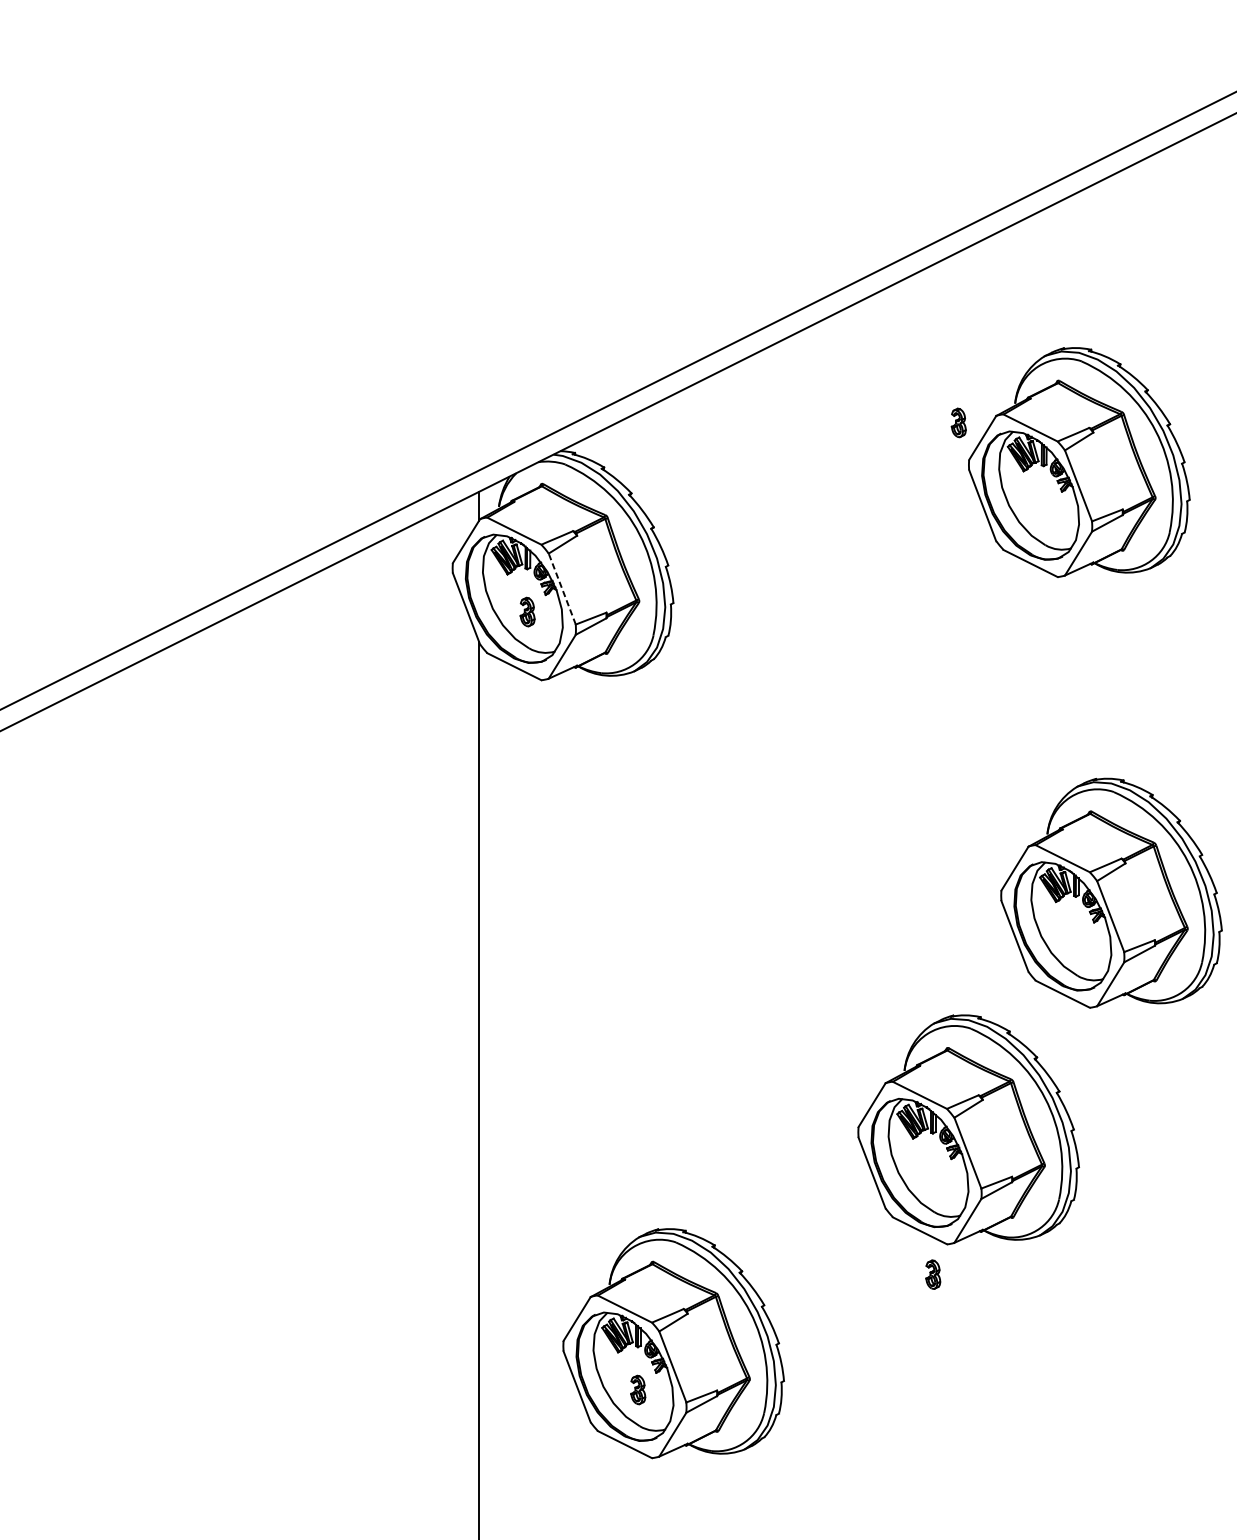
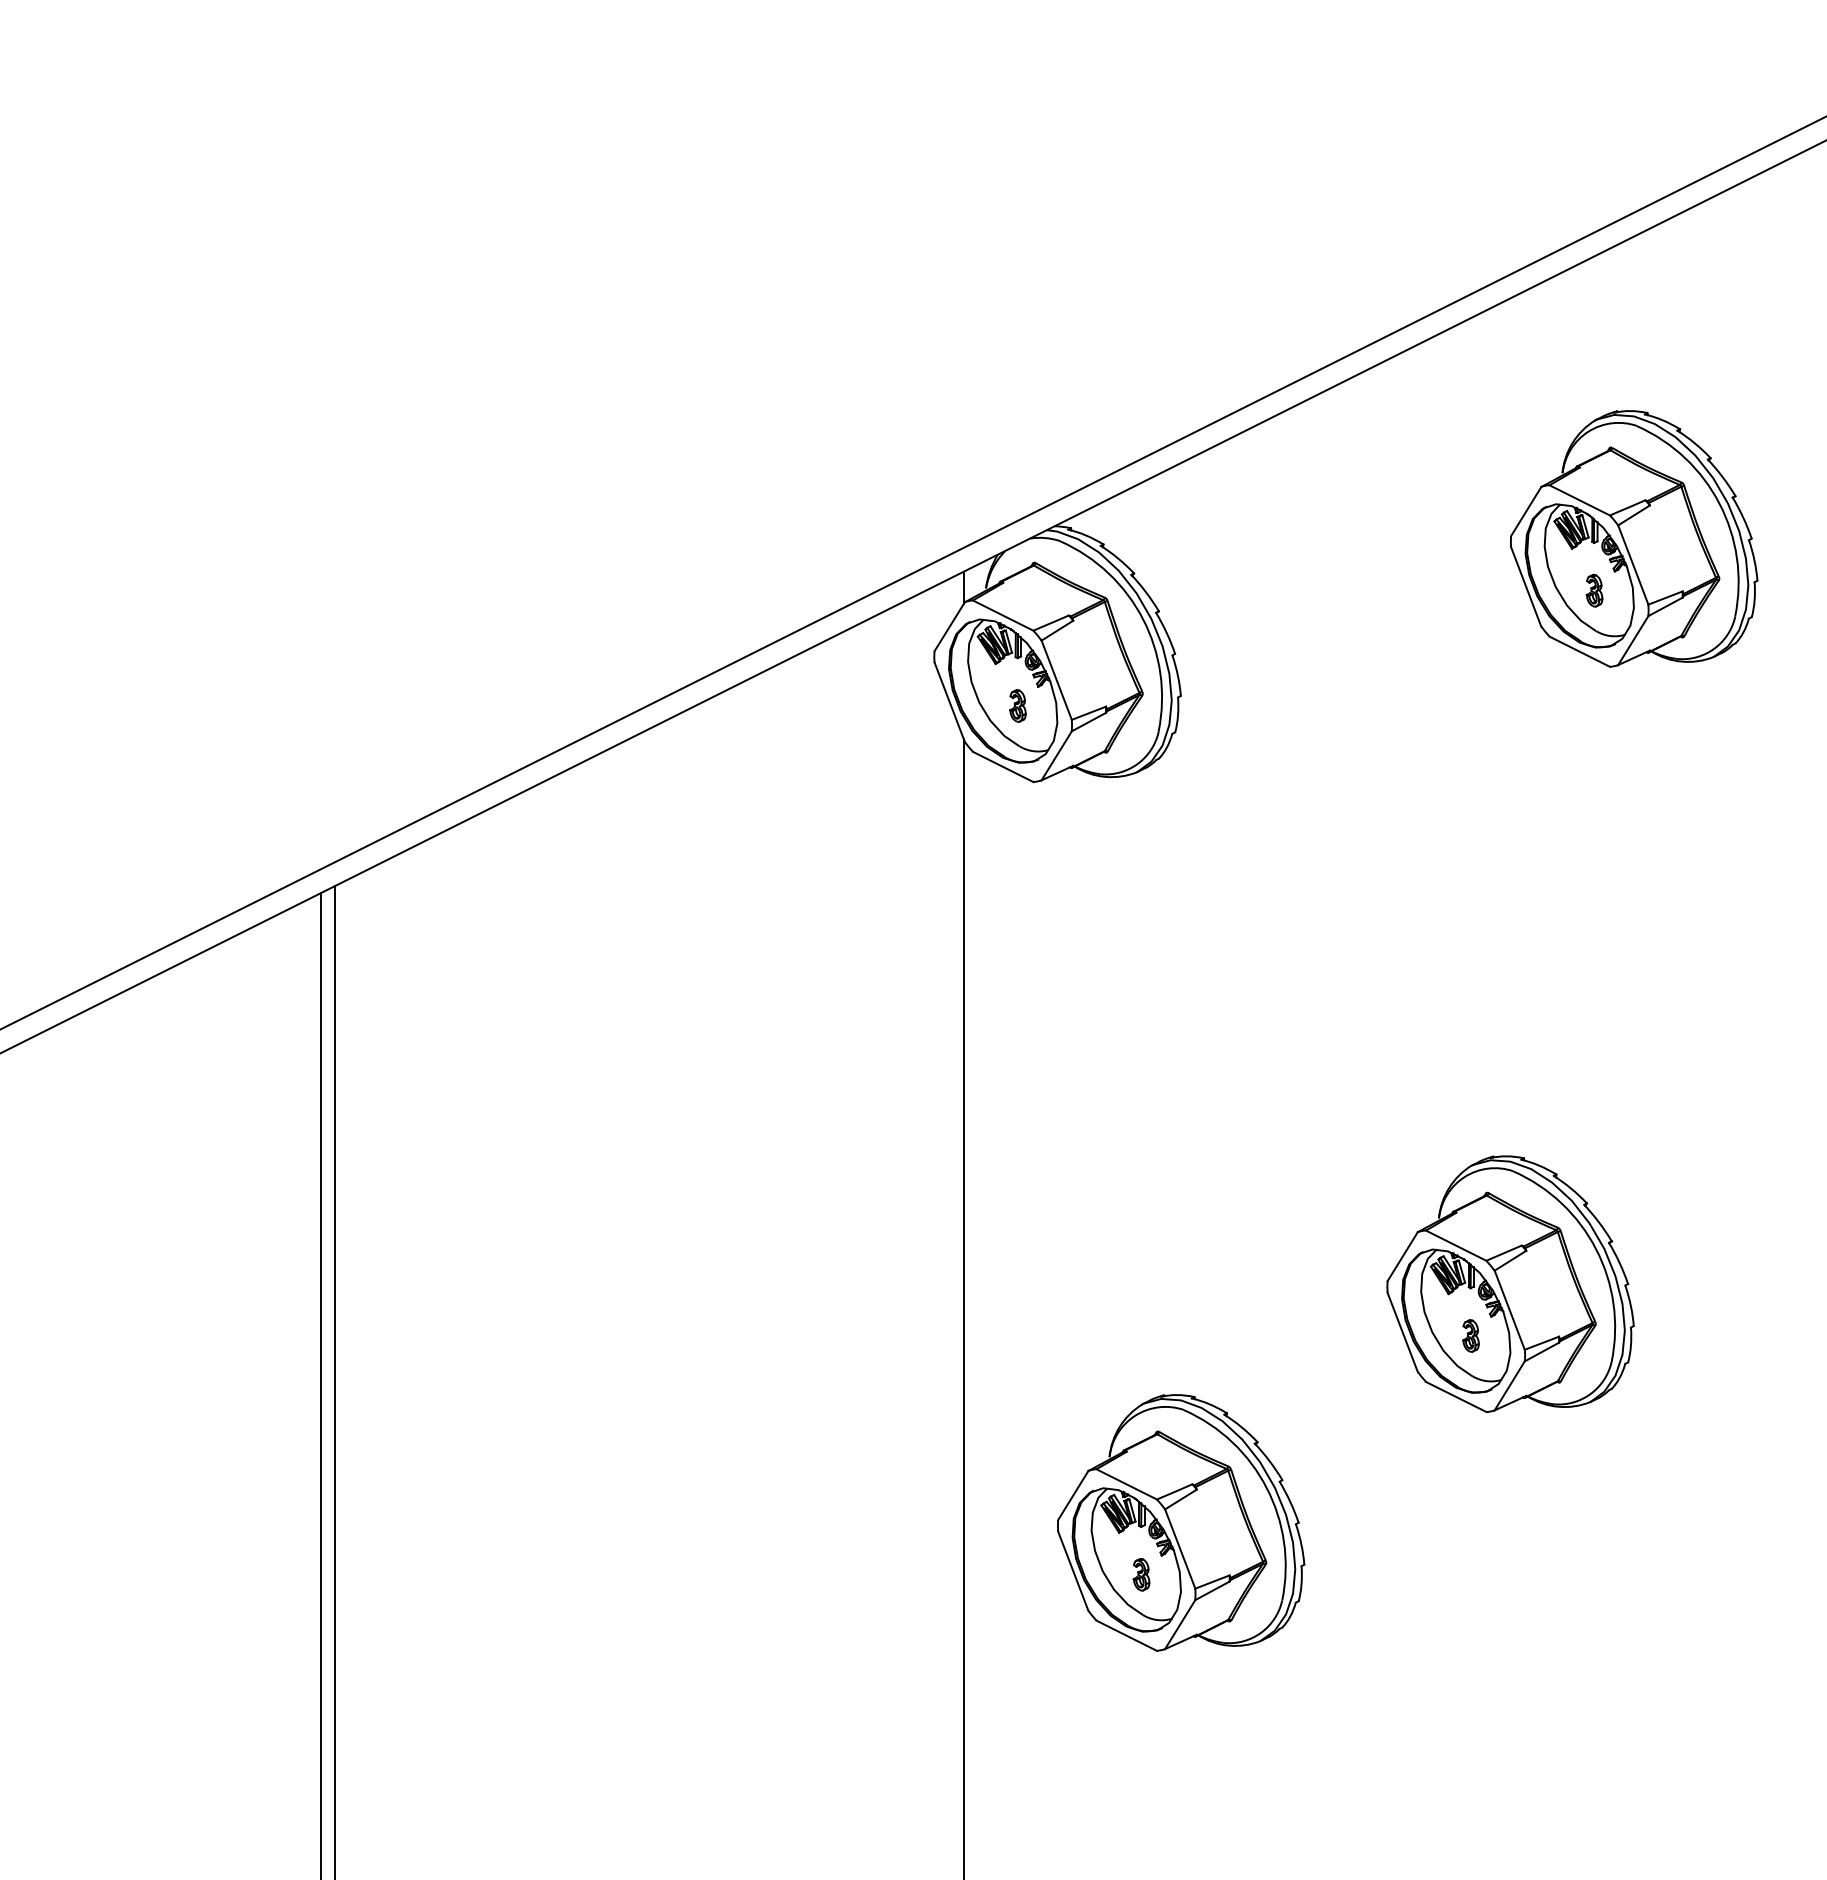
part: (958, 422) -> (1594, 590), moved
line: (562, 588) -> (1056, 679), dashed -> solid
part: (1111, 892) -> (1670, 1019), removed
part: (932, 1274) -> (1470, 1335), moved

